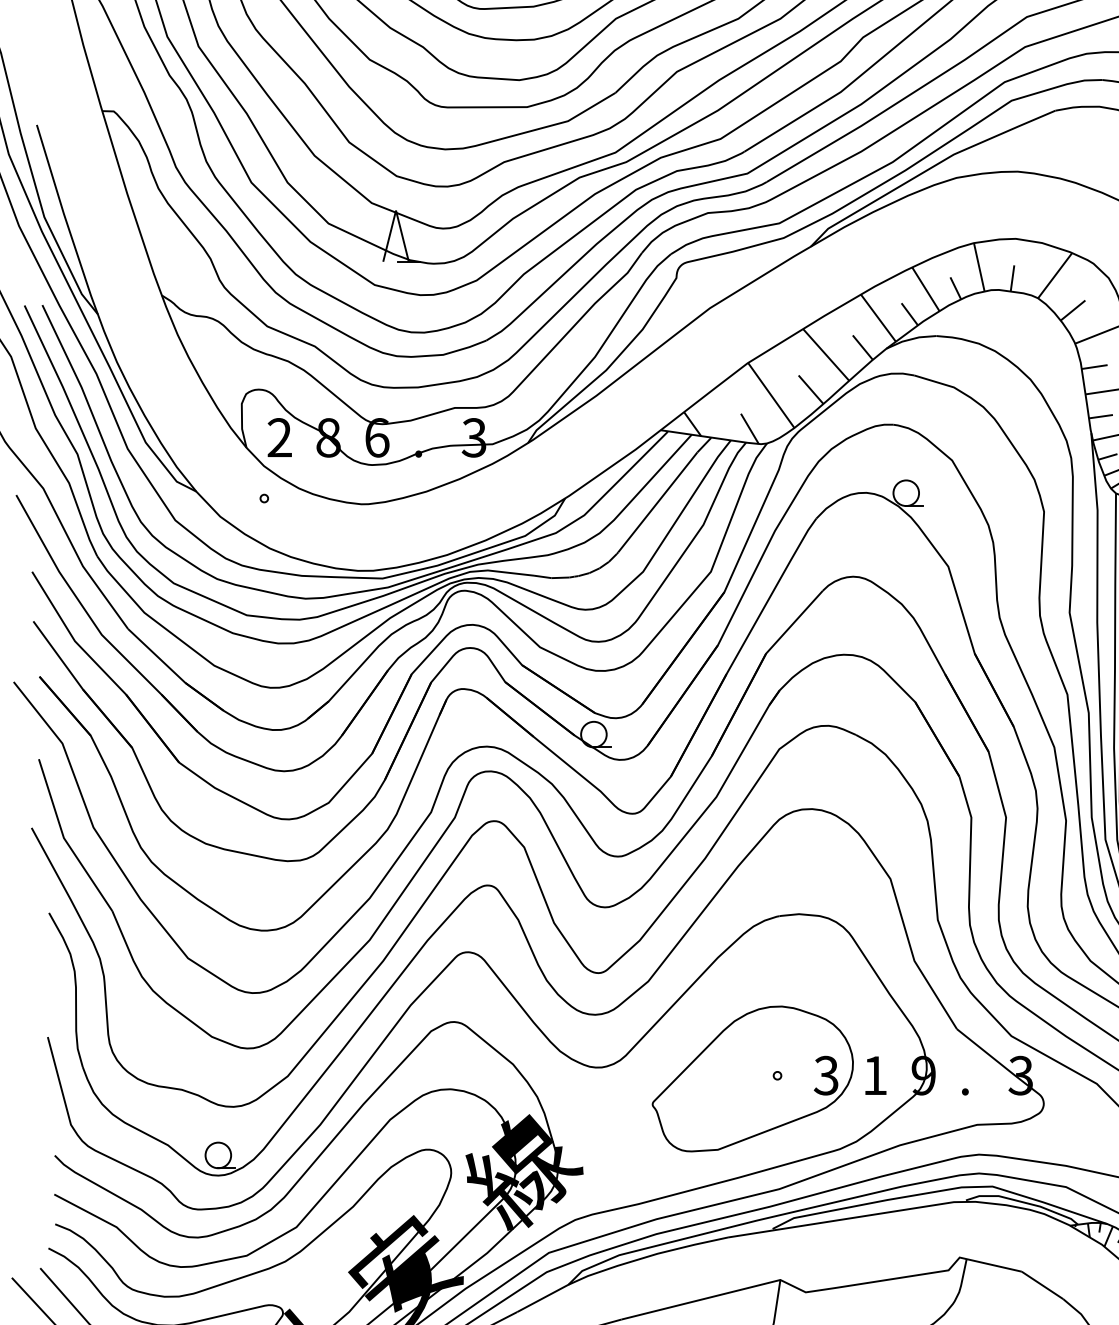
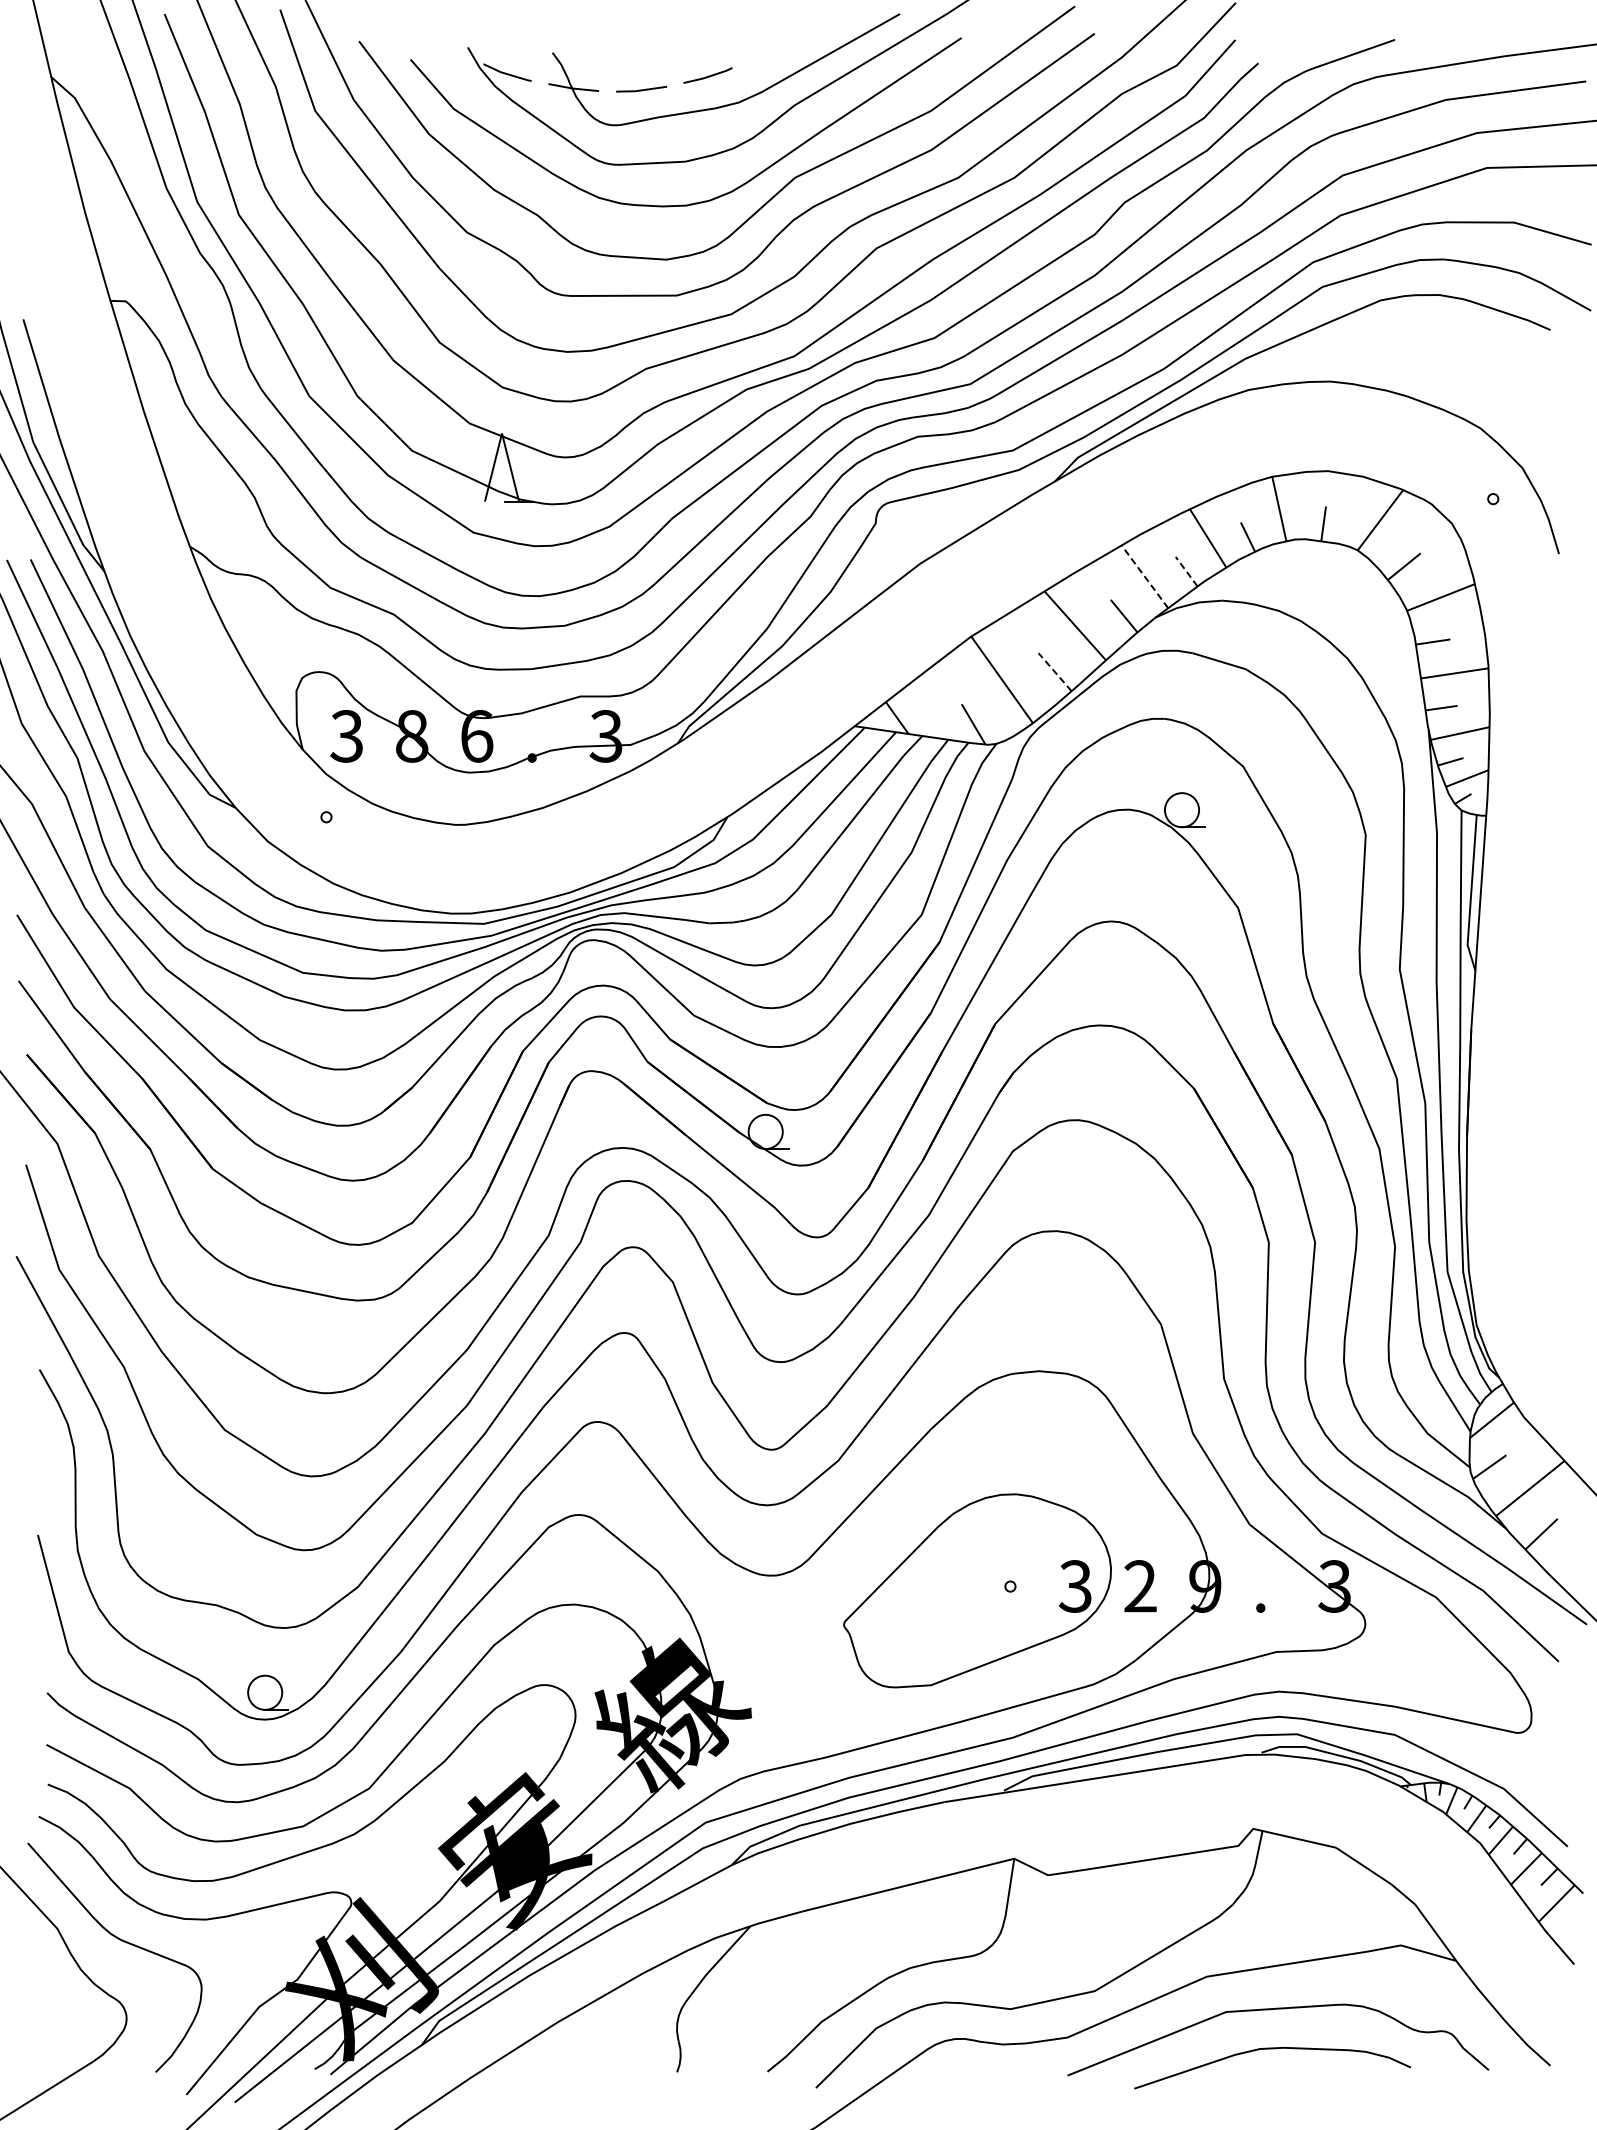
line: (909, 314) -> (1186, 571), solid -> dashed
line: (878, 317) -> (1144, 576), solid -> dashed
line: (810, 389) -> (1054, 671), solid -> dashed
text: (279, 437) -> (346, 736), 2 -> 3
text: (875, 1075) -> (1140, 1586), 1 -> 2

